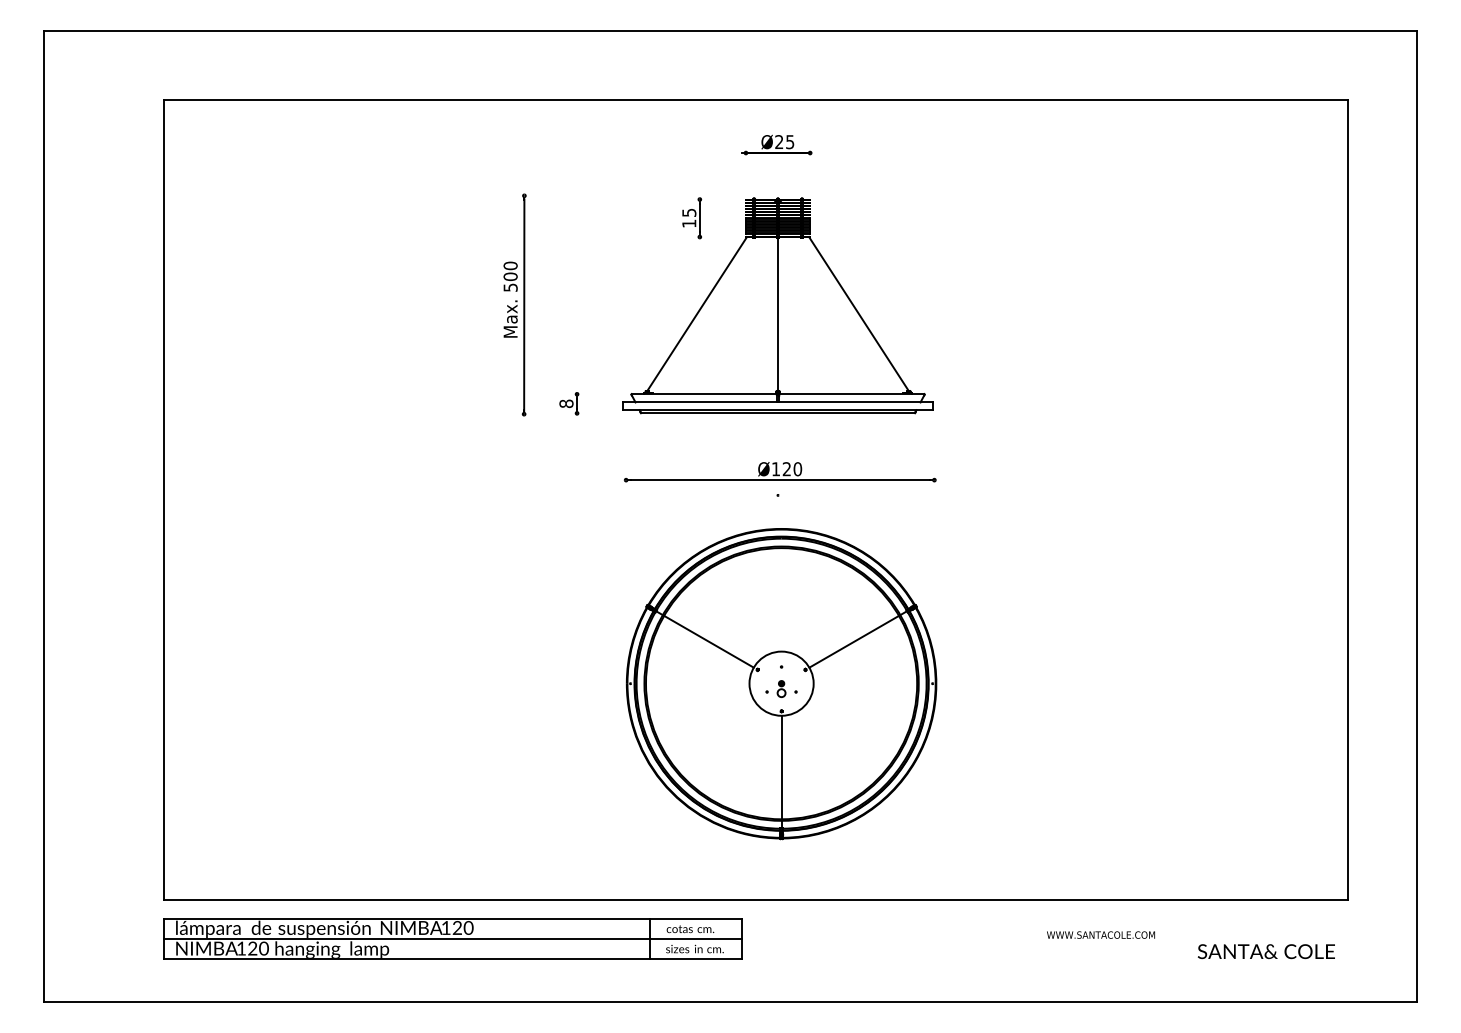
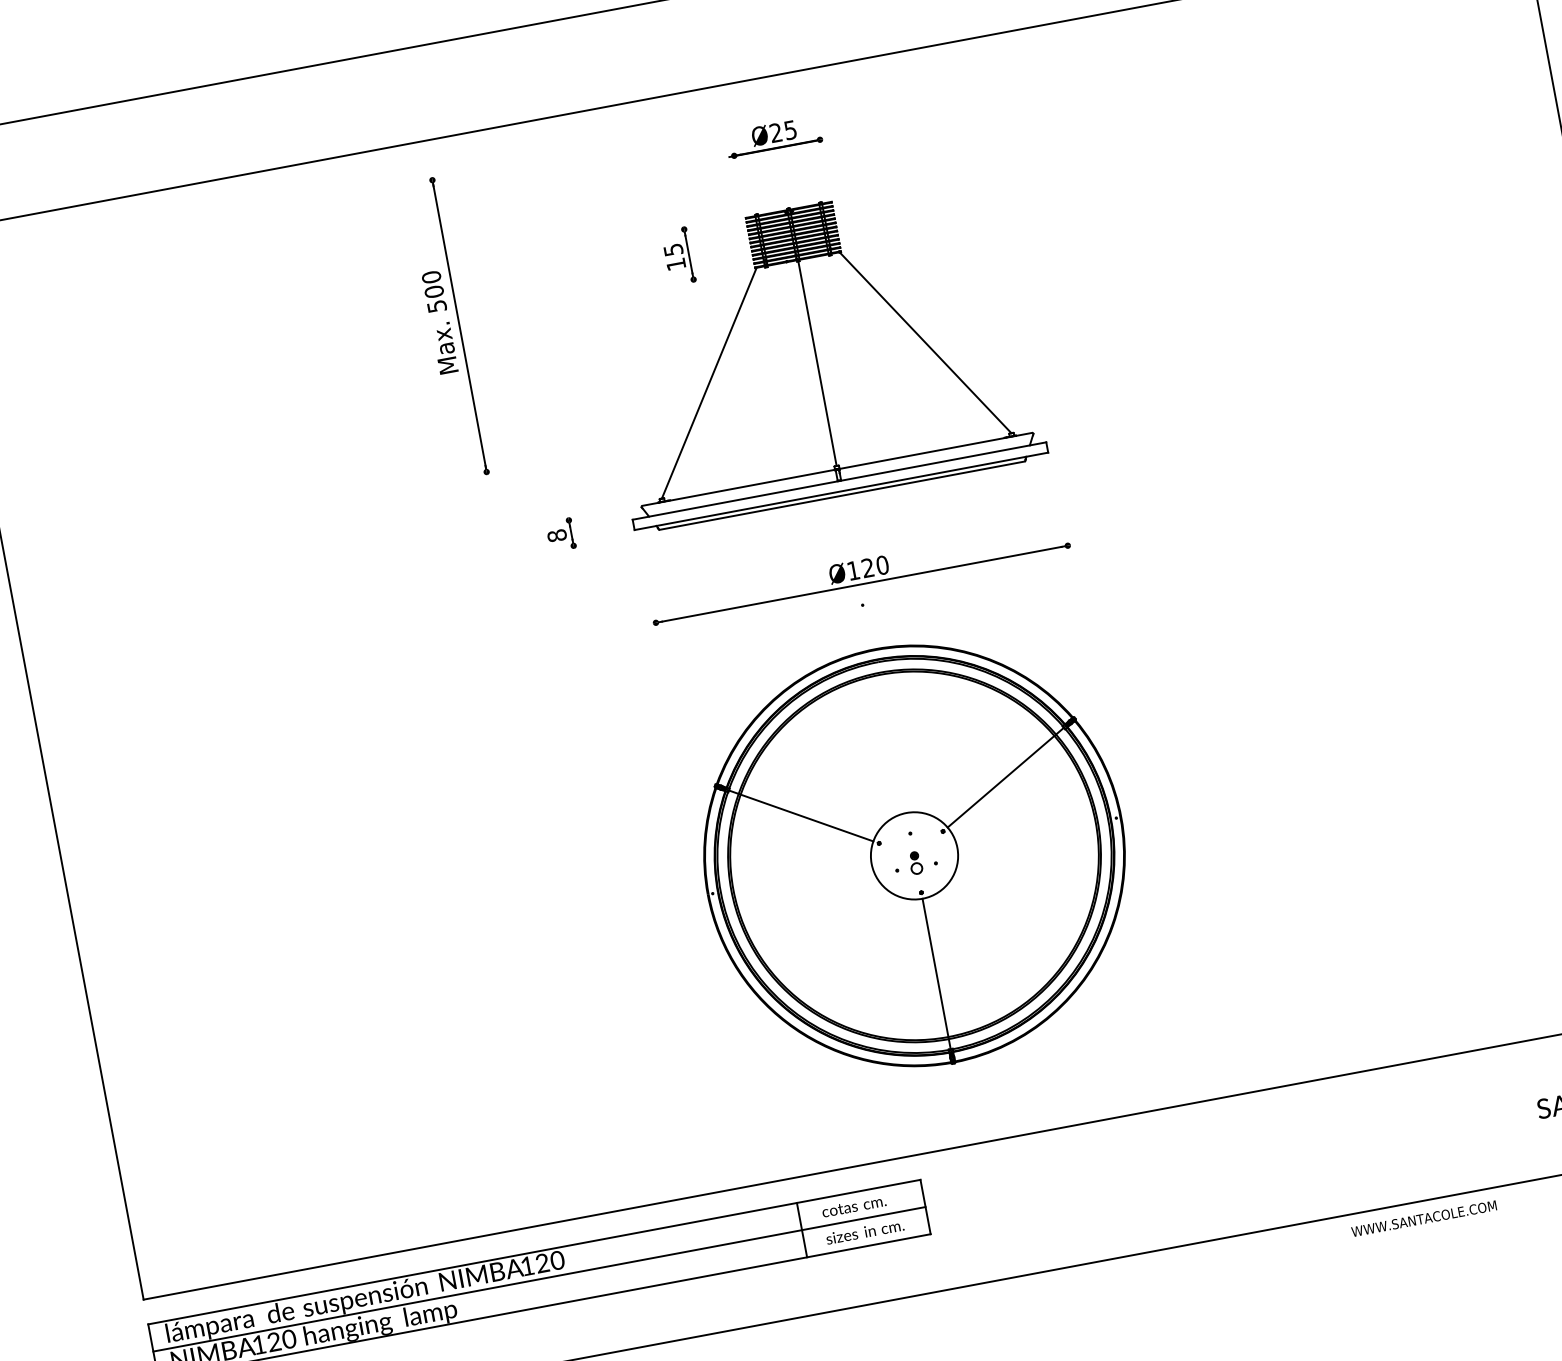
part: (514, 304) -> (446, 327), moved
text: (1100, 934) -> (1423, 1218), moved

